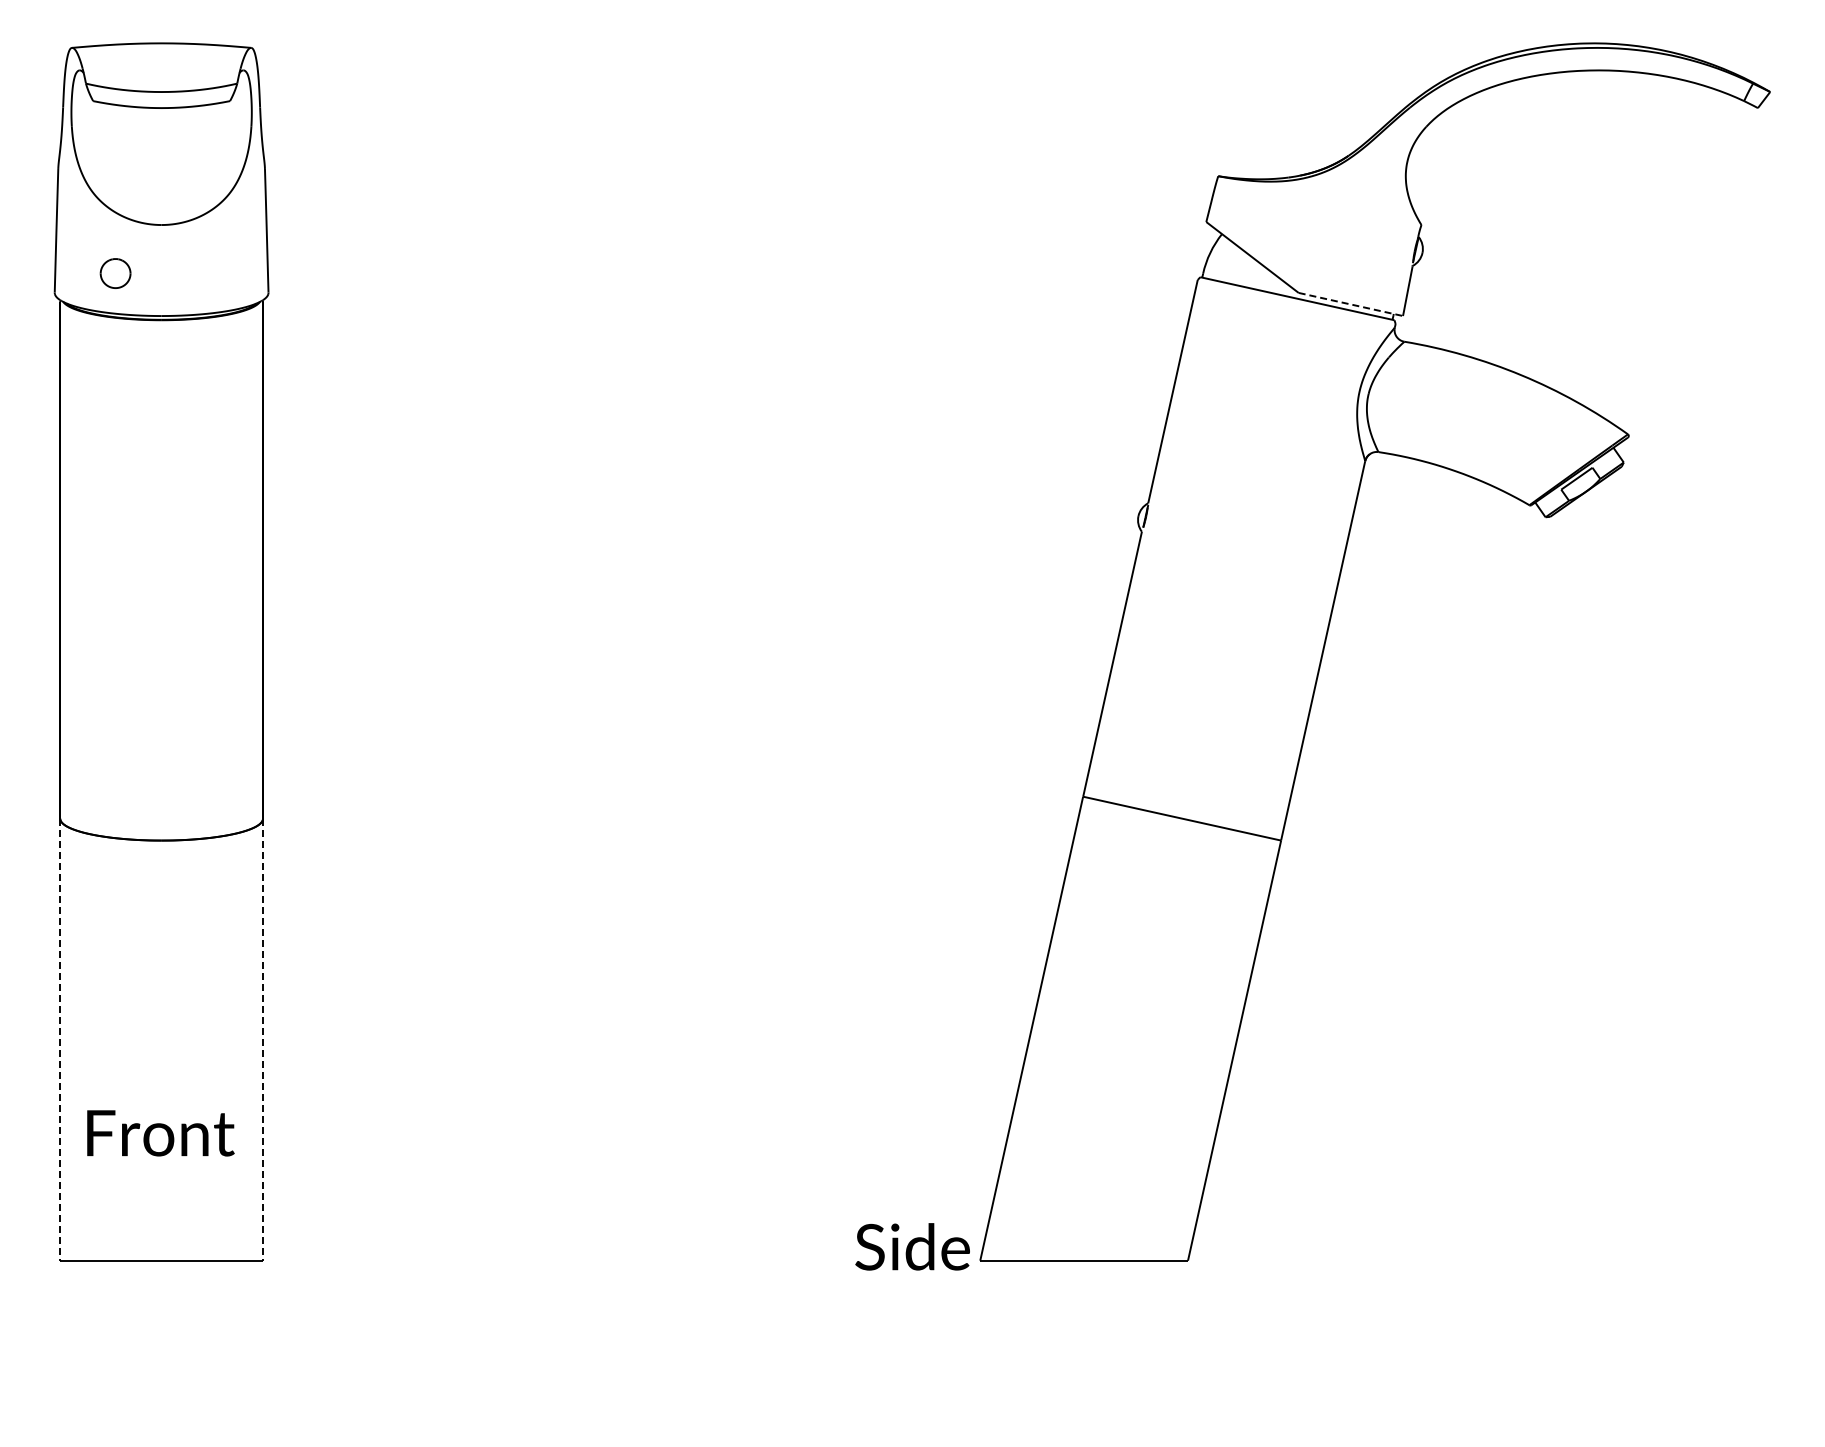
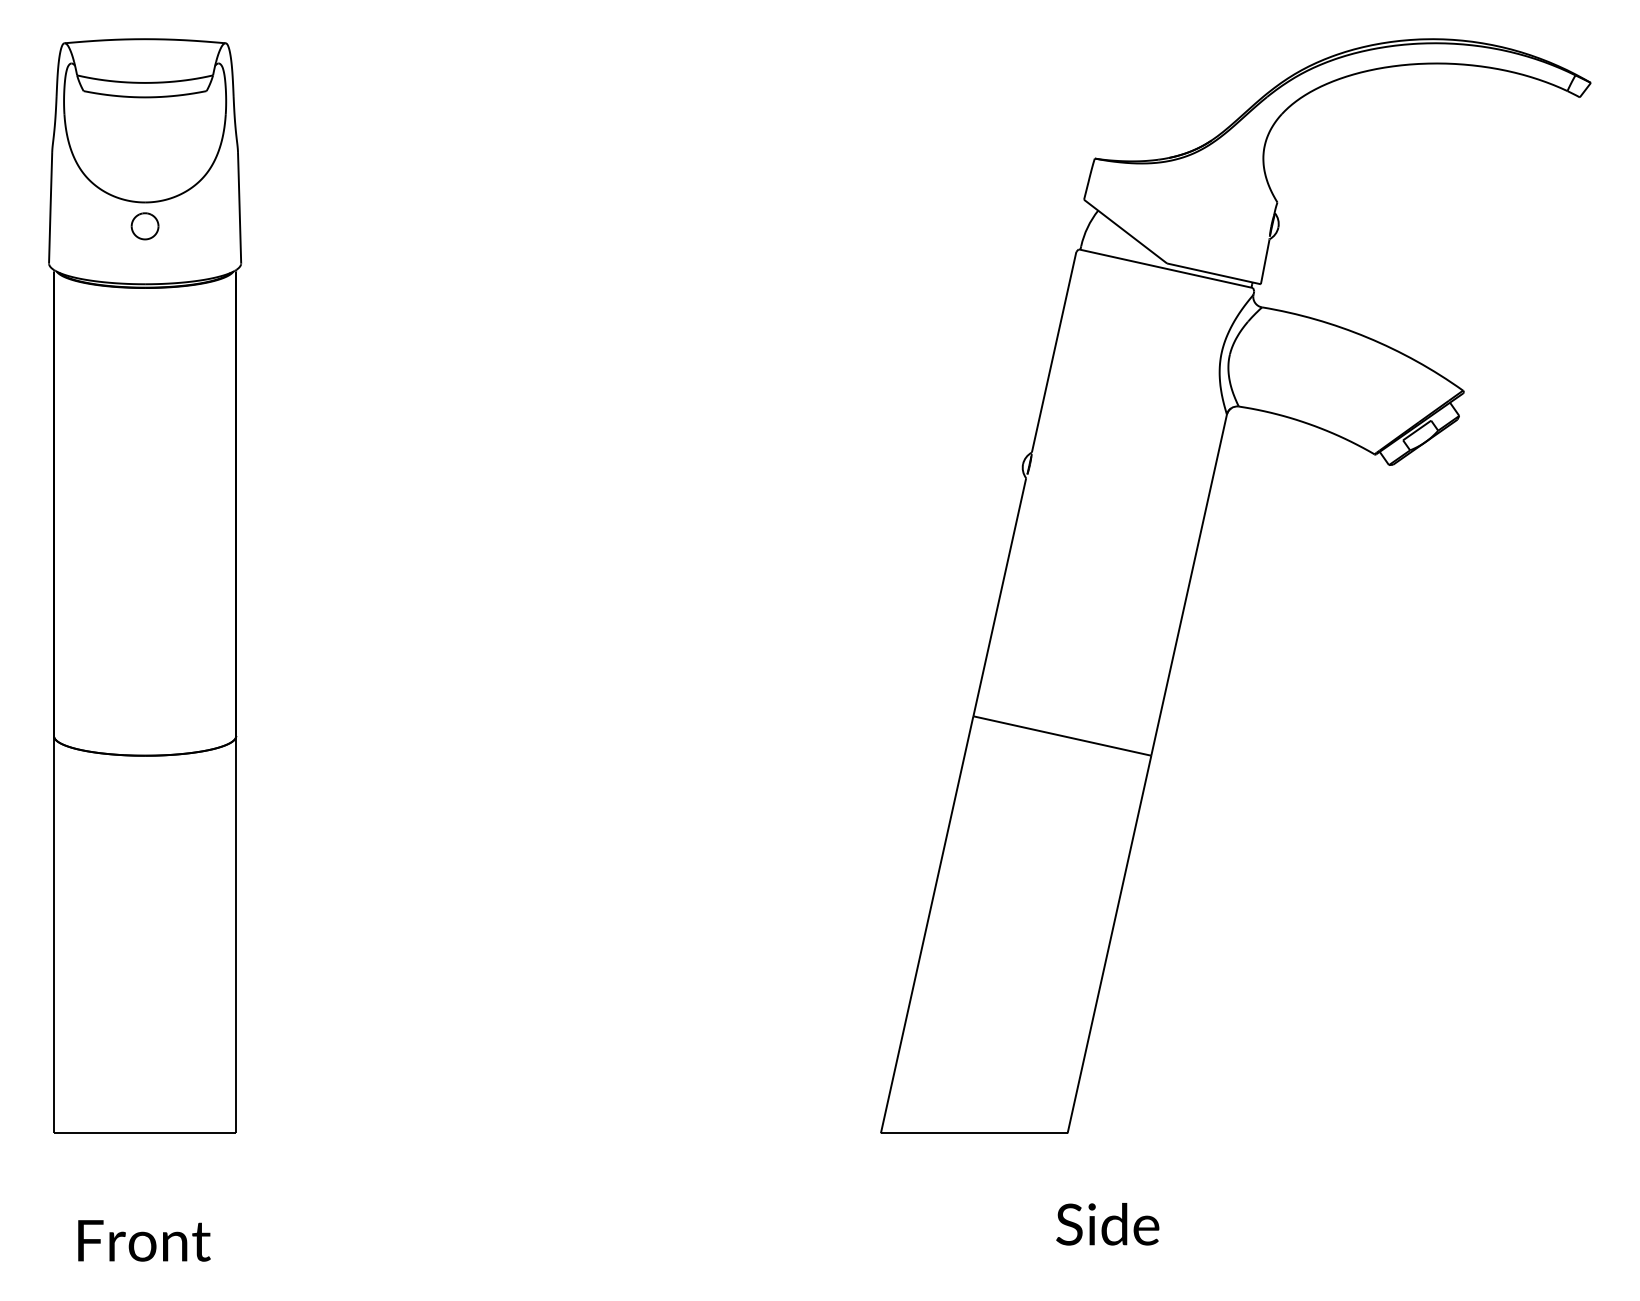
part: (115, 273) -> (145, 226), moved
line: (1351, 304) -> (1214, 273), dashed -> solid
line: (60, 1040) -> (54, 935), dashed -> solid
line: (263, 1040) -> (236, 935), dashed -> solid
text: (160, 1133) -> (144, 1241), moved
text: (912, 1246) -> (1107, 1223), moved

